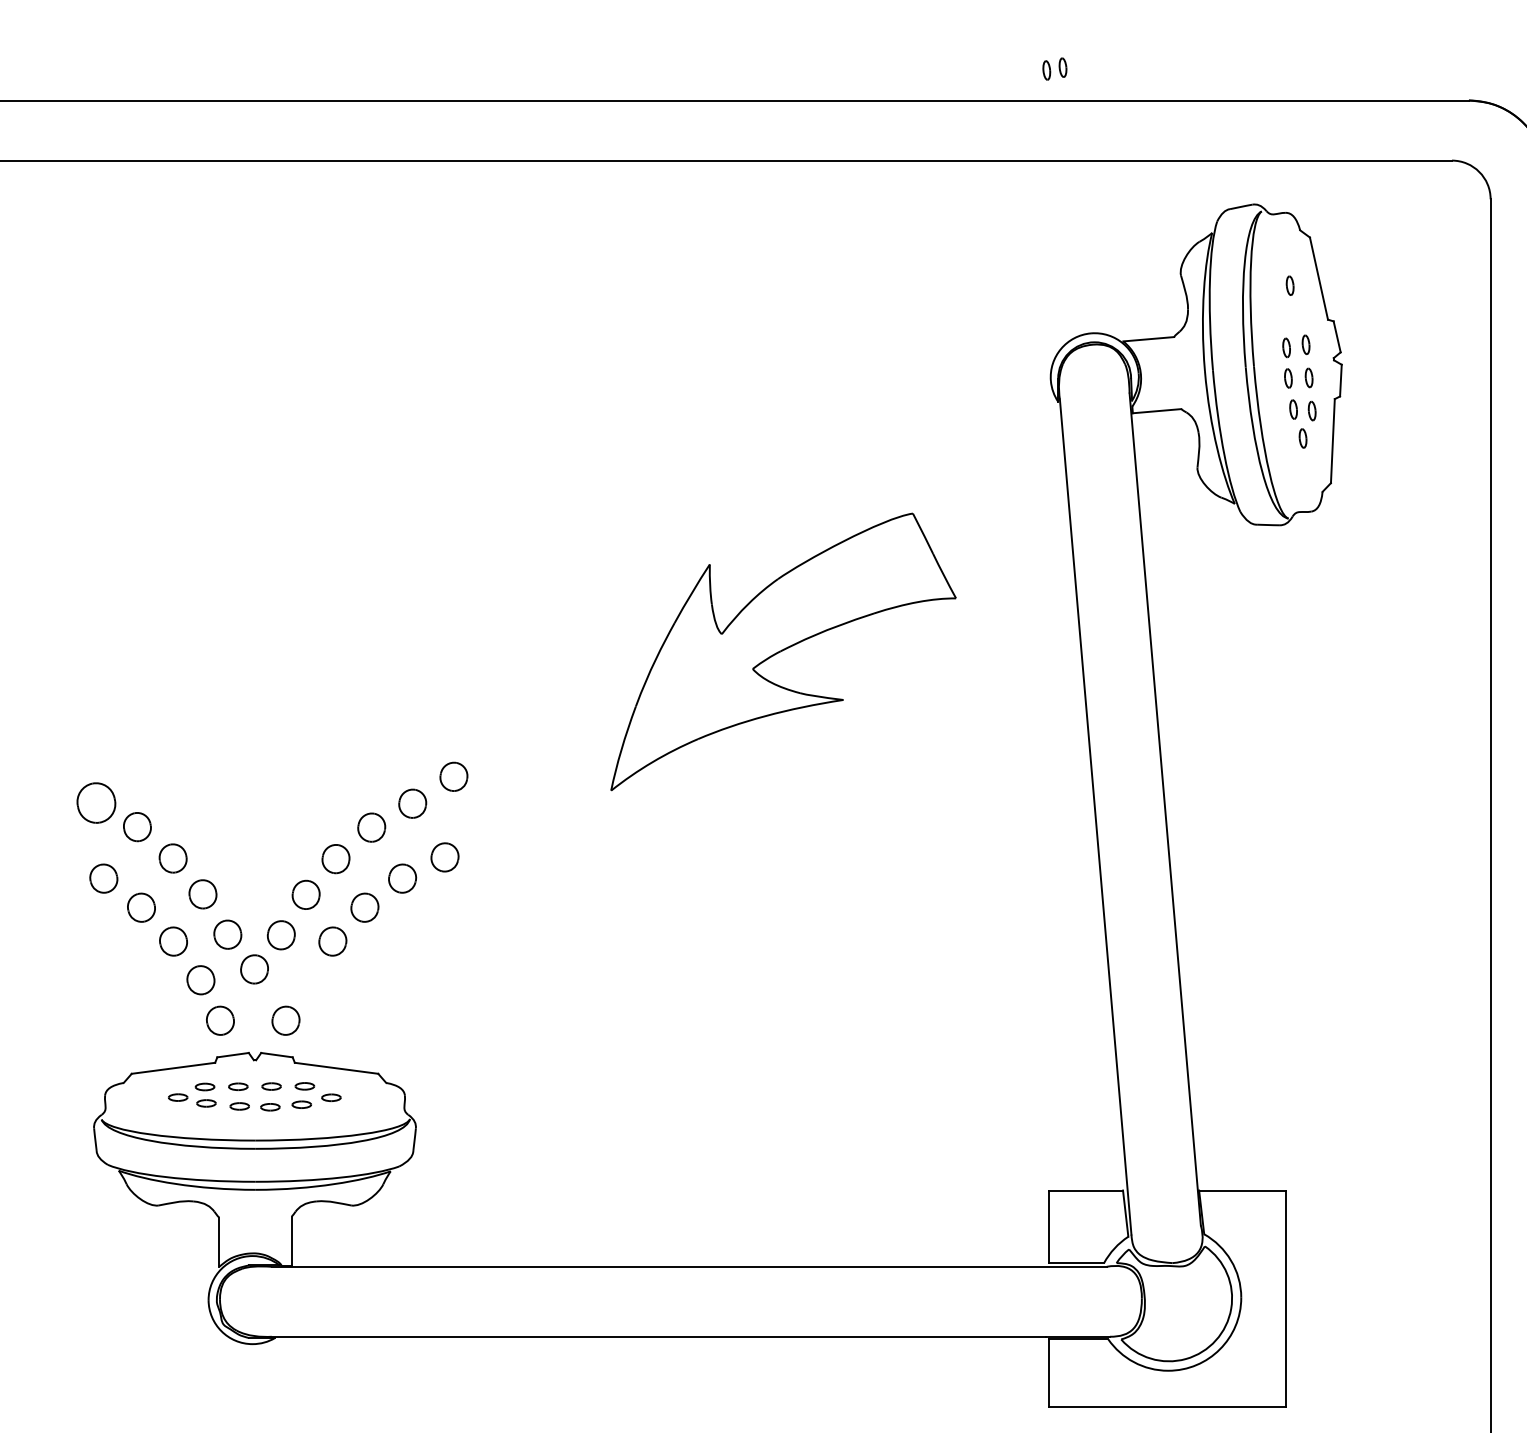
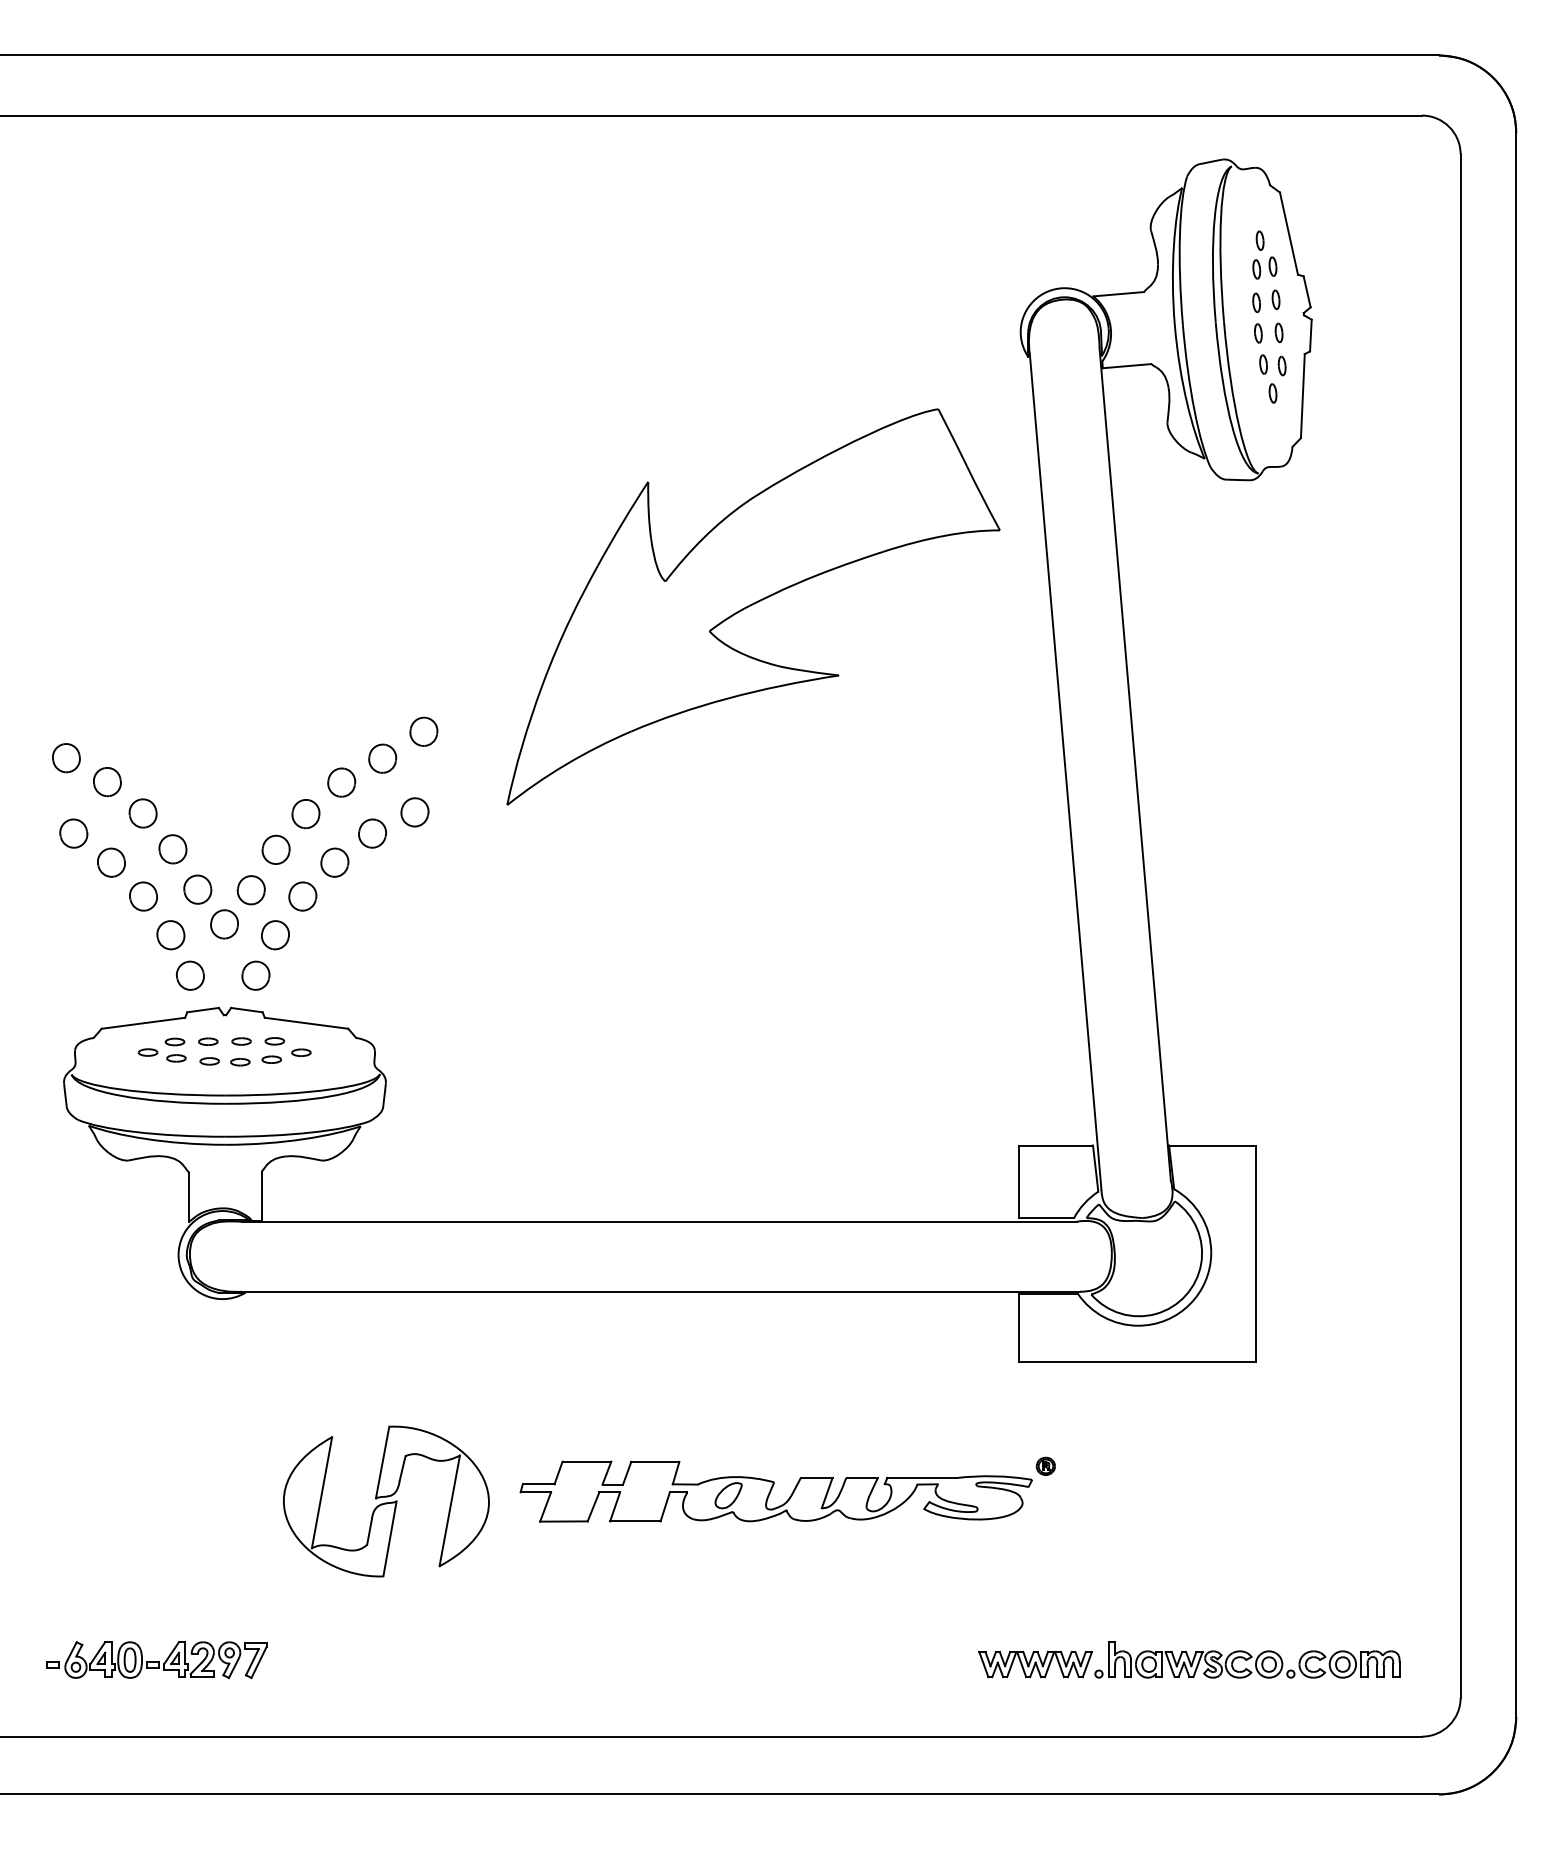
part: (1054, 68) -> (1264, 267), moved
part: (783, 651) -> (753, 606), size x1.43
part: (96, 803) -> (66, 758), size x0.71
part: (305, 980) -> (275, 935), added

